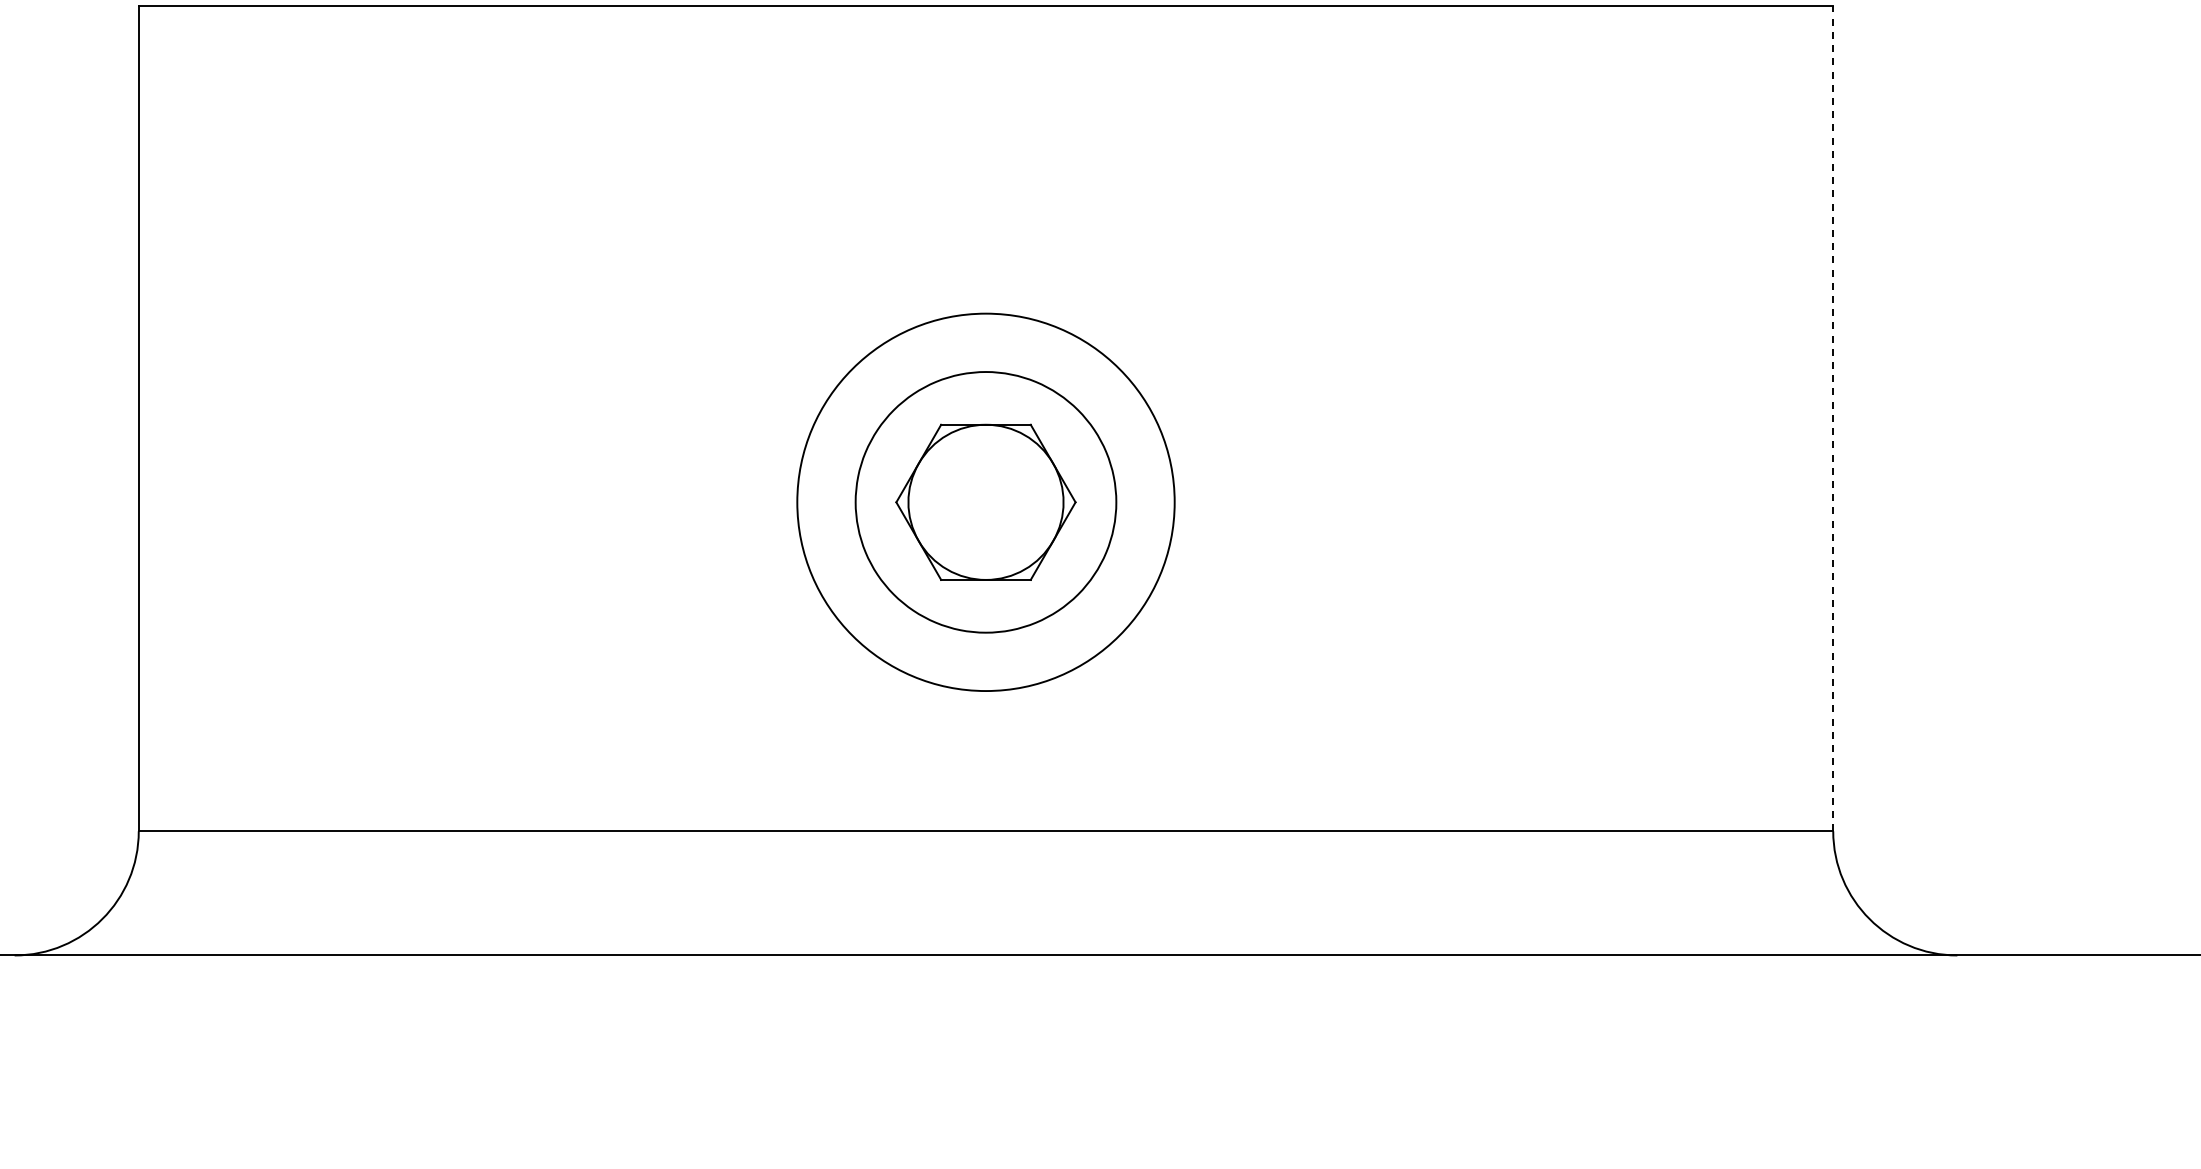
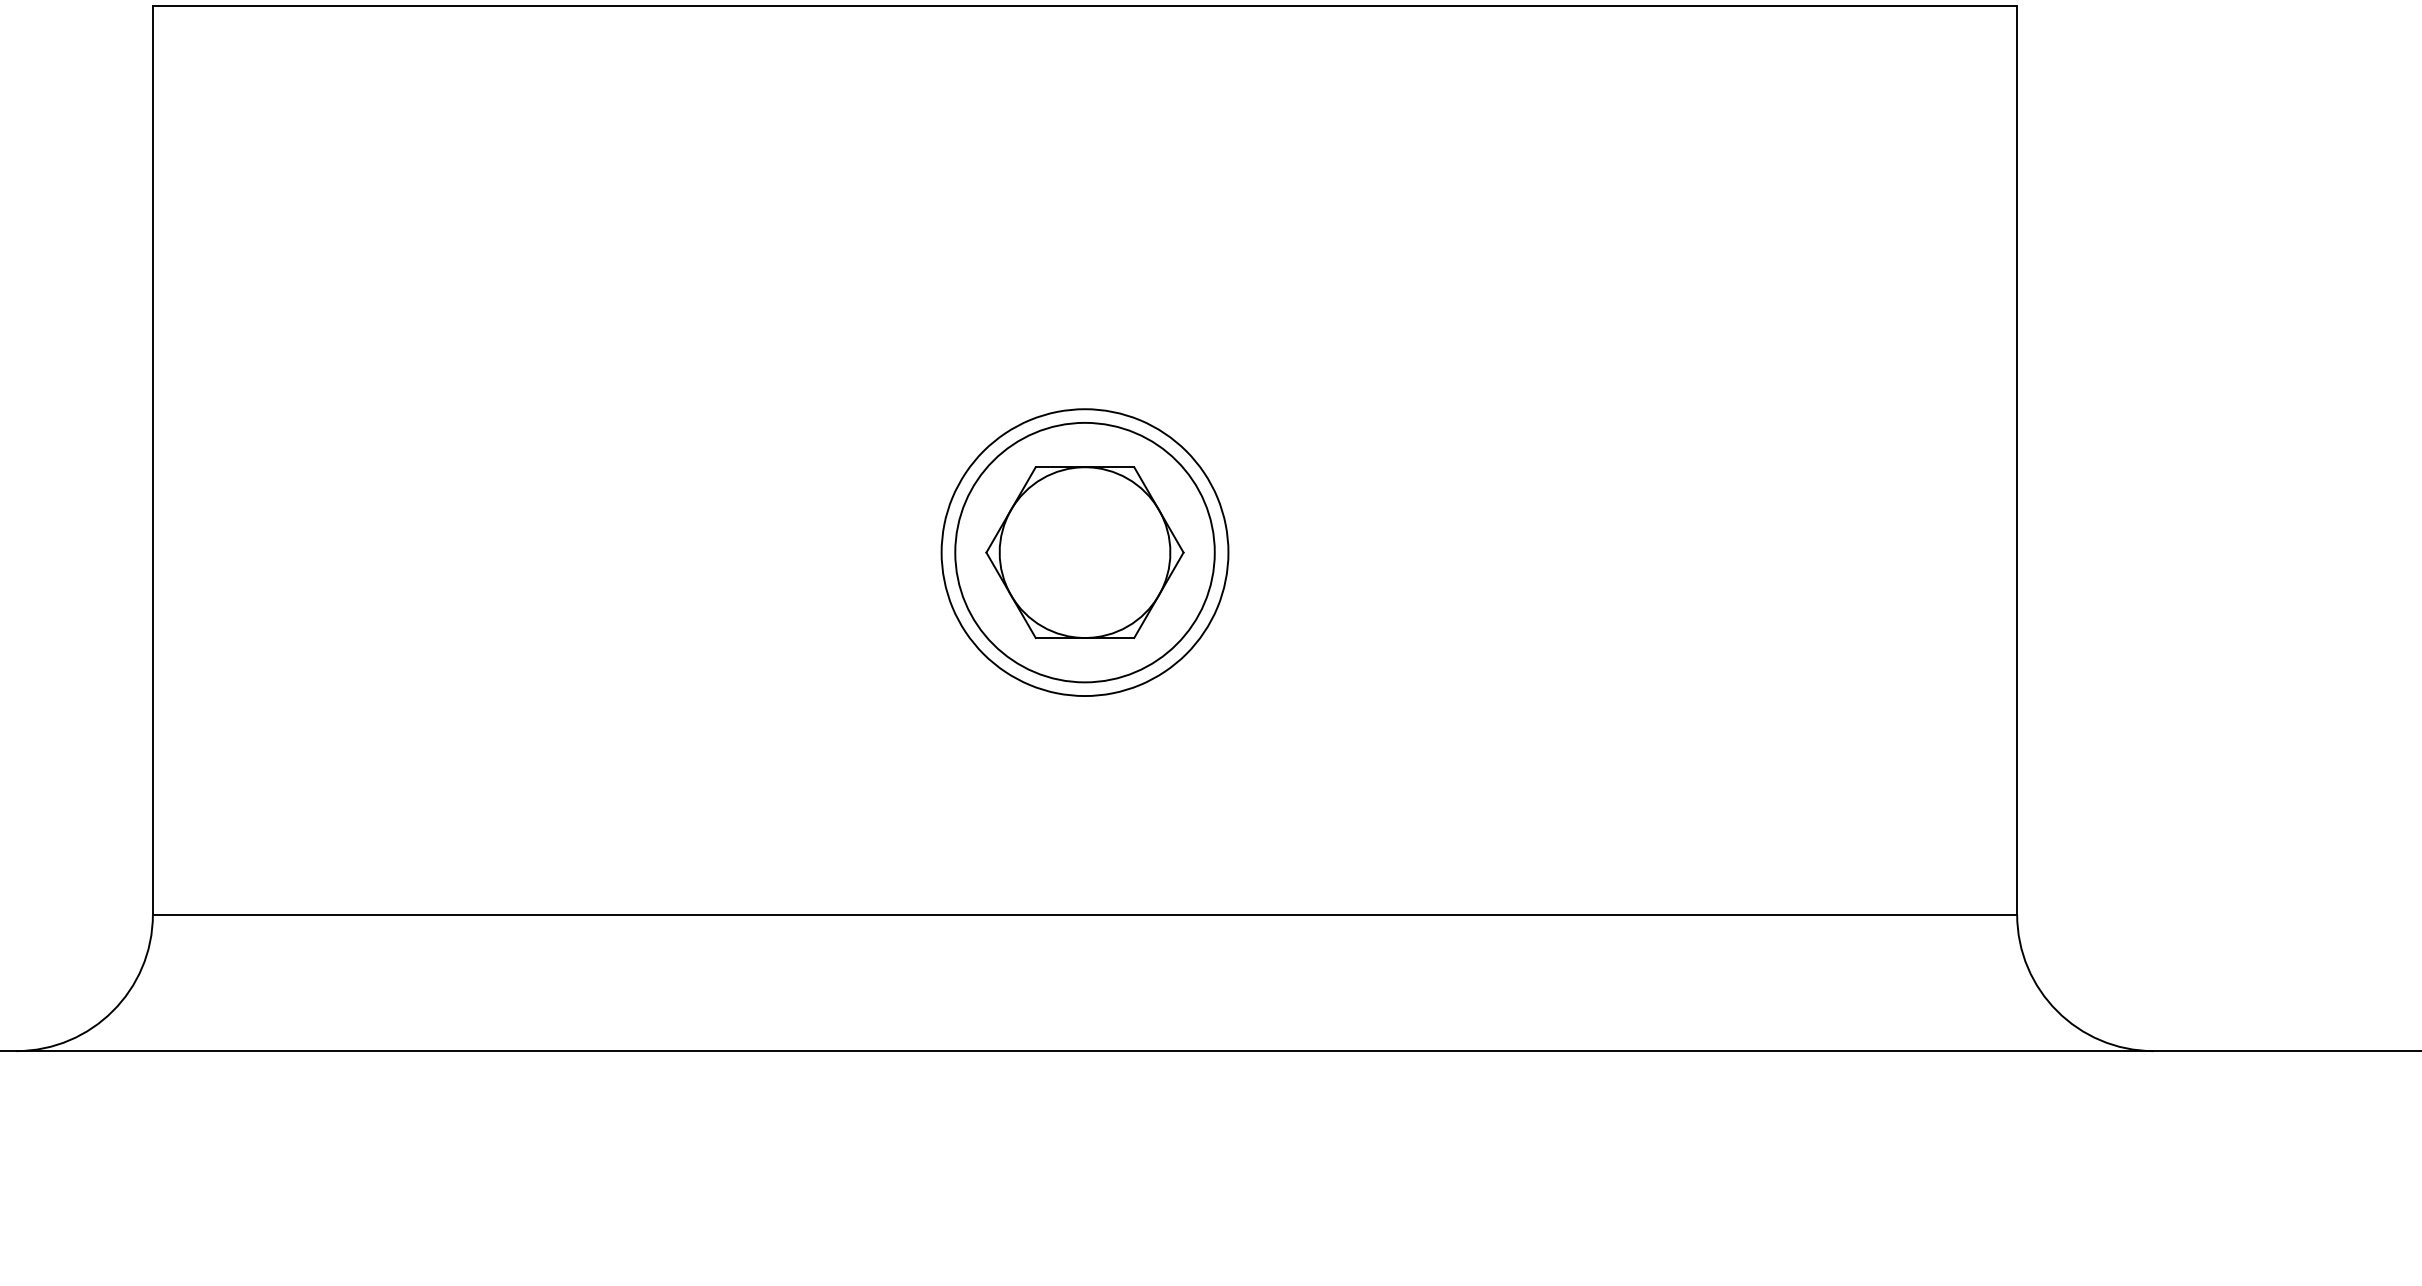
line: (1833, 418) -> (2017, 460), dashed -> solid
circle: (985, 502) -> (1084, 552), size x0.62

